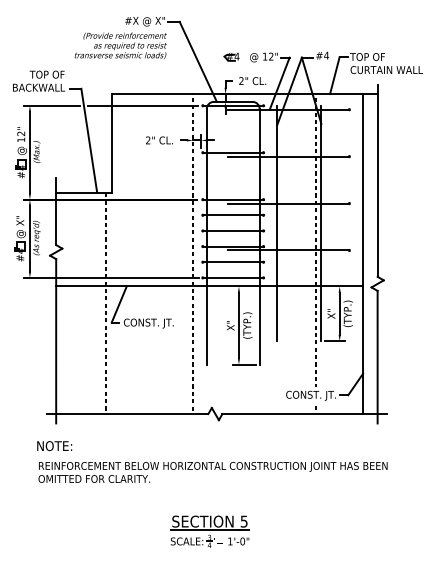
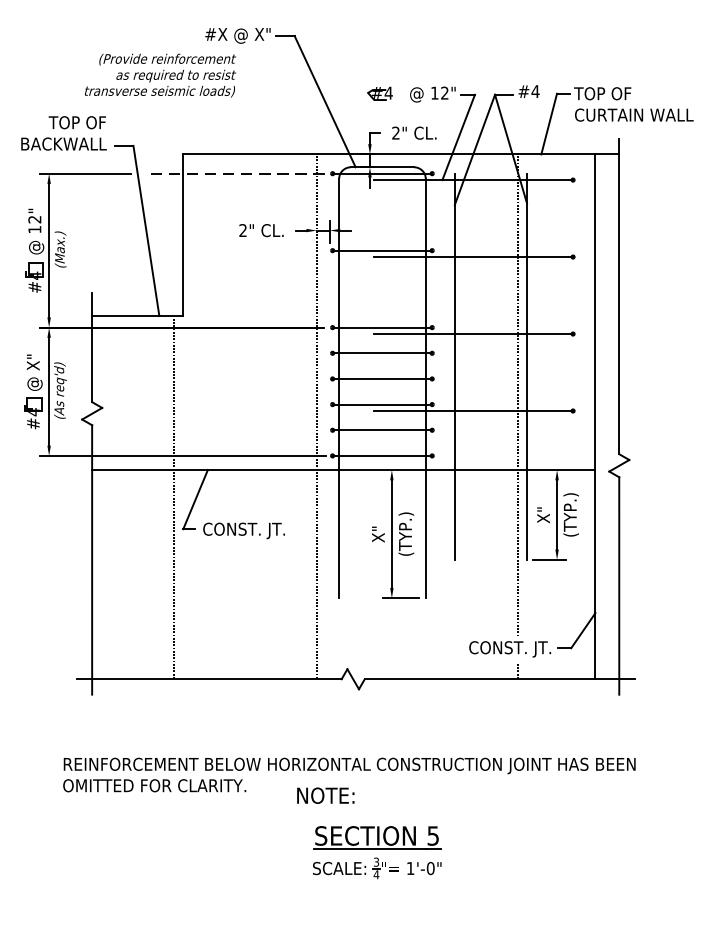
text: (120, 45) -> (159, 74), moved
line: (142, 105) -> (233, 173), solid -> dashed
text: (54, 446) -> (325, 796), moved
part: (209, 531) -> (376, 852), moved

